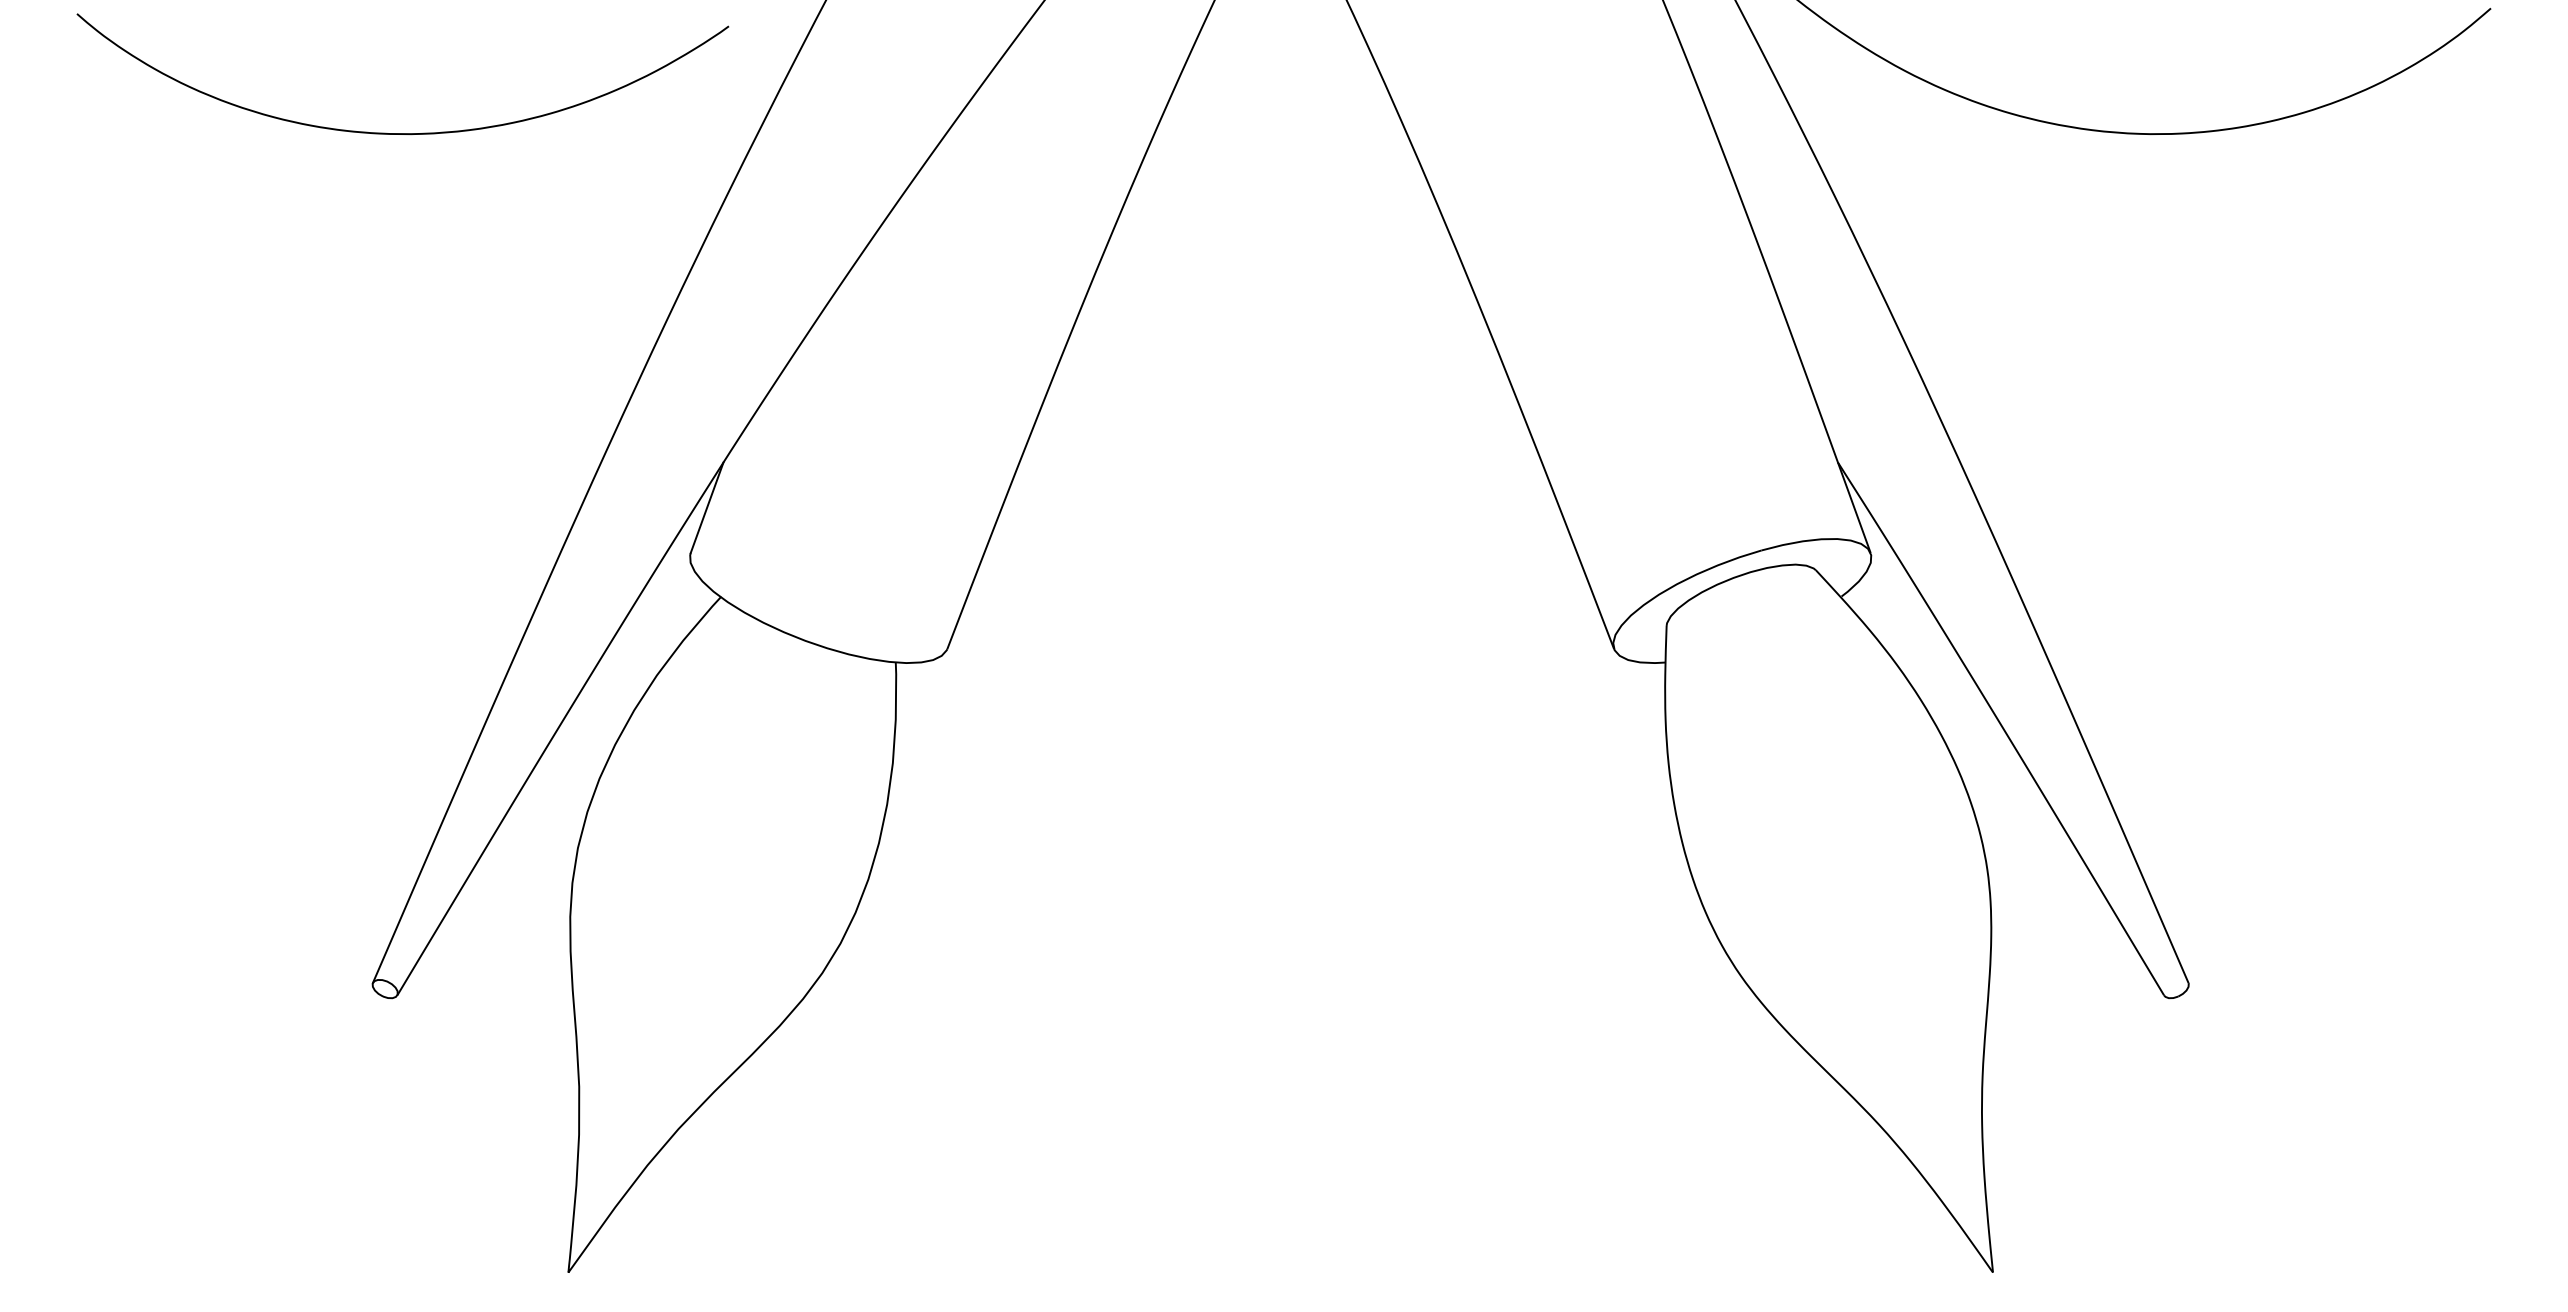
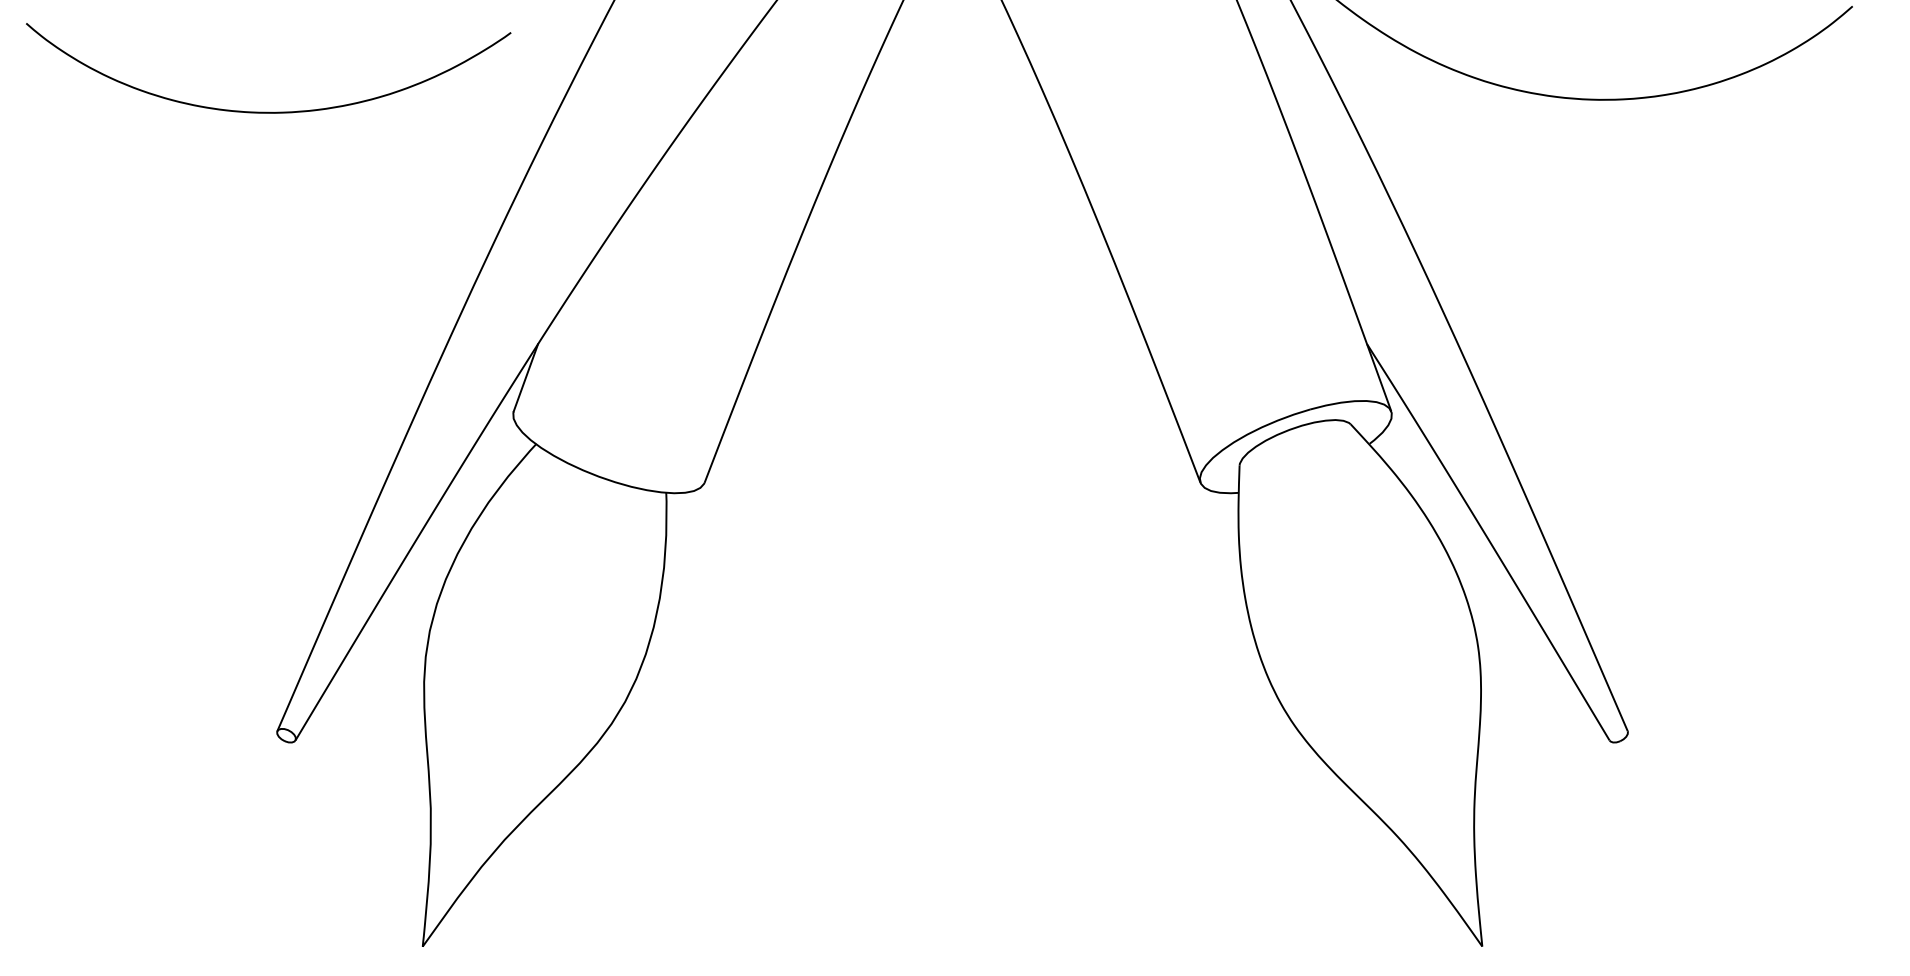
curve: (402, 132) -> (268, 111), moved

